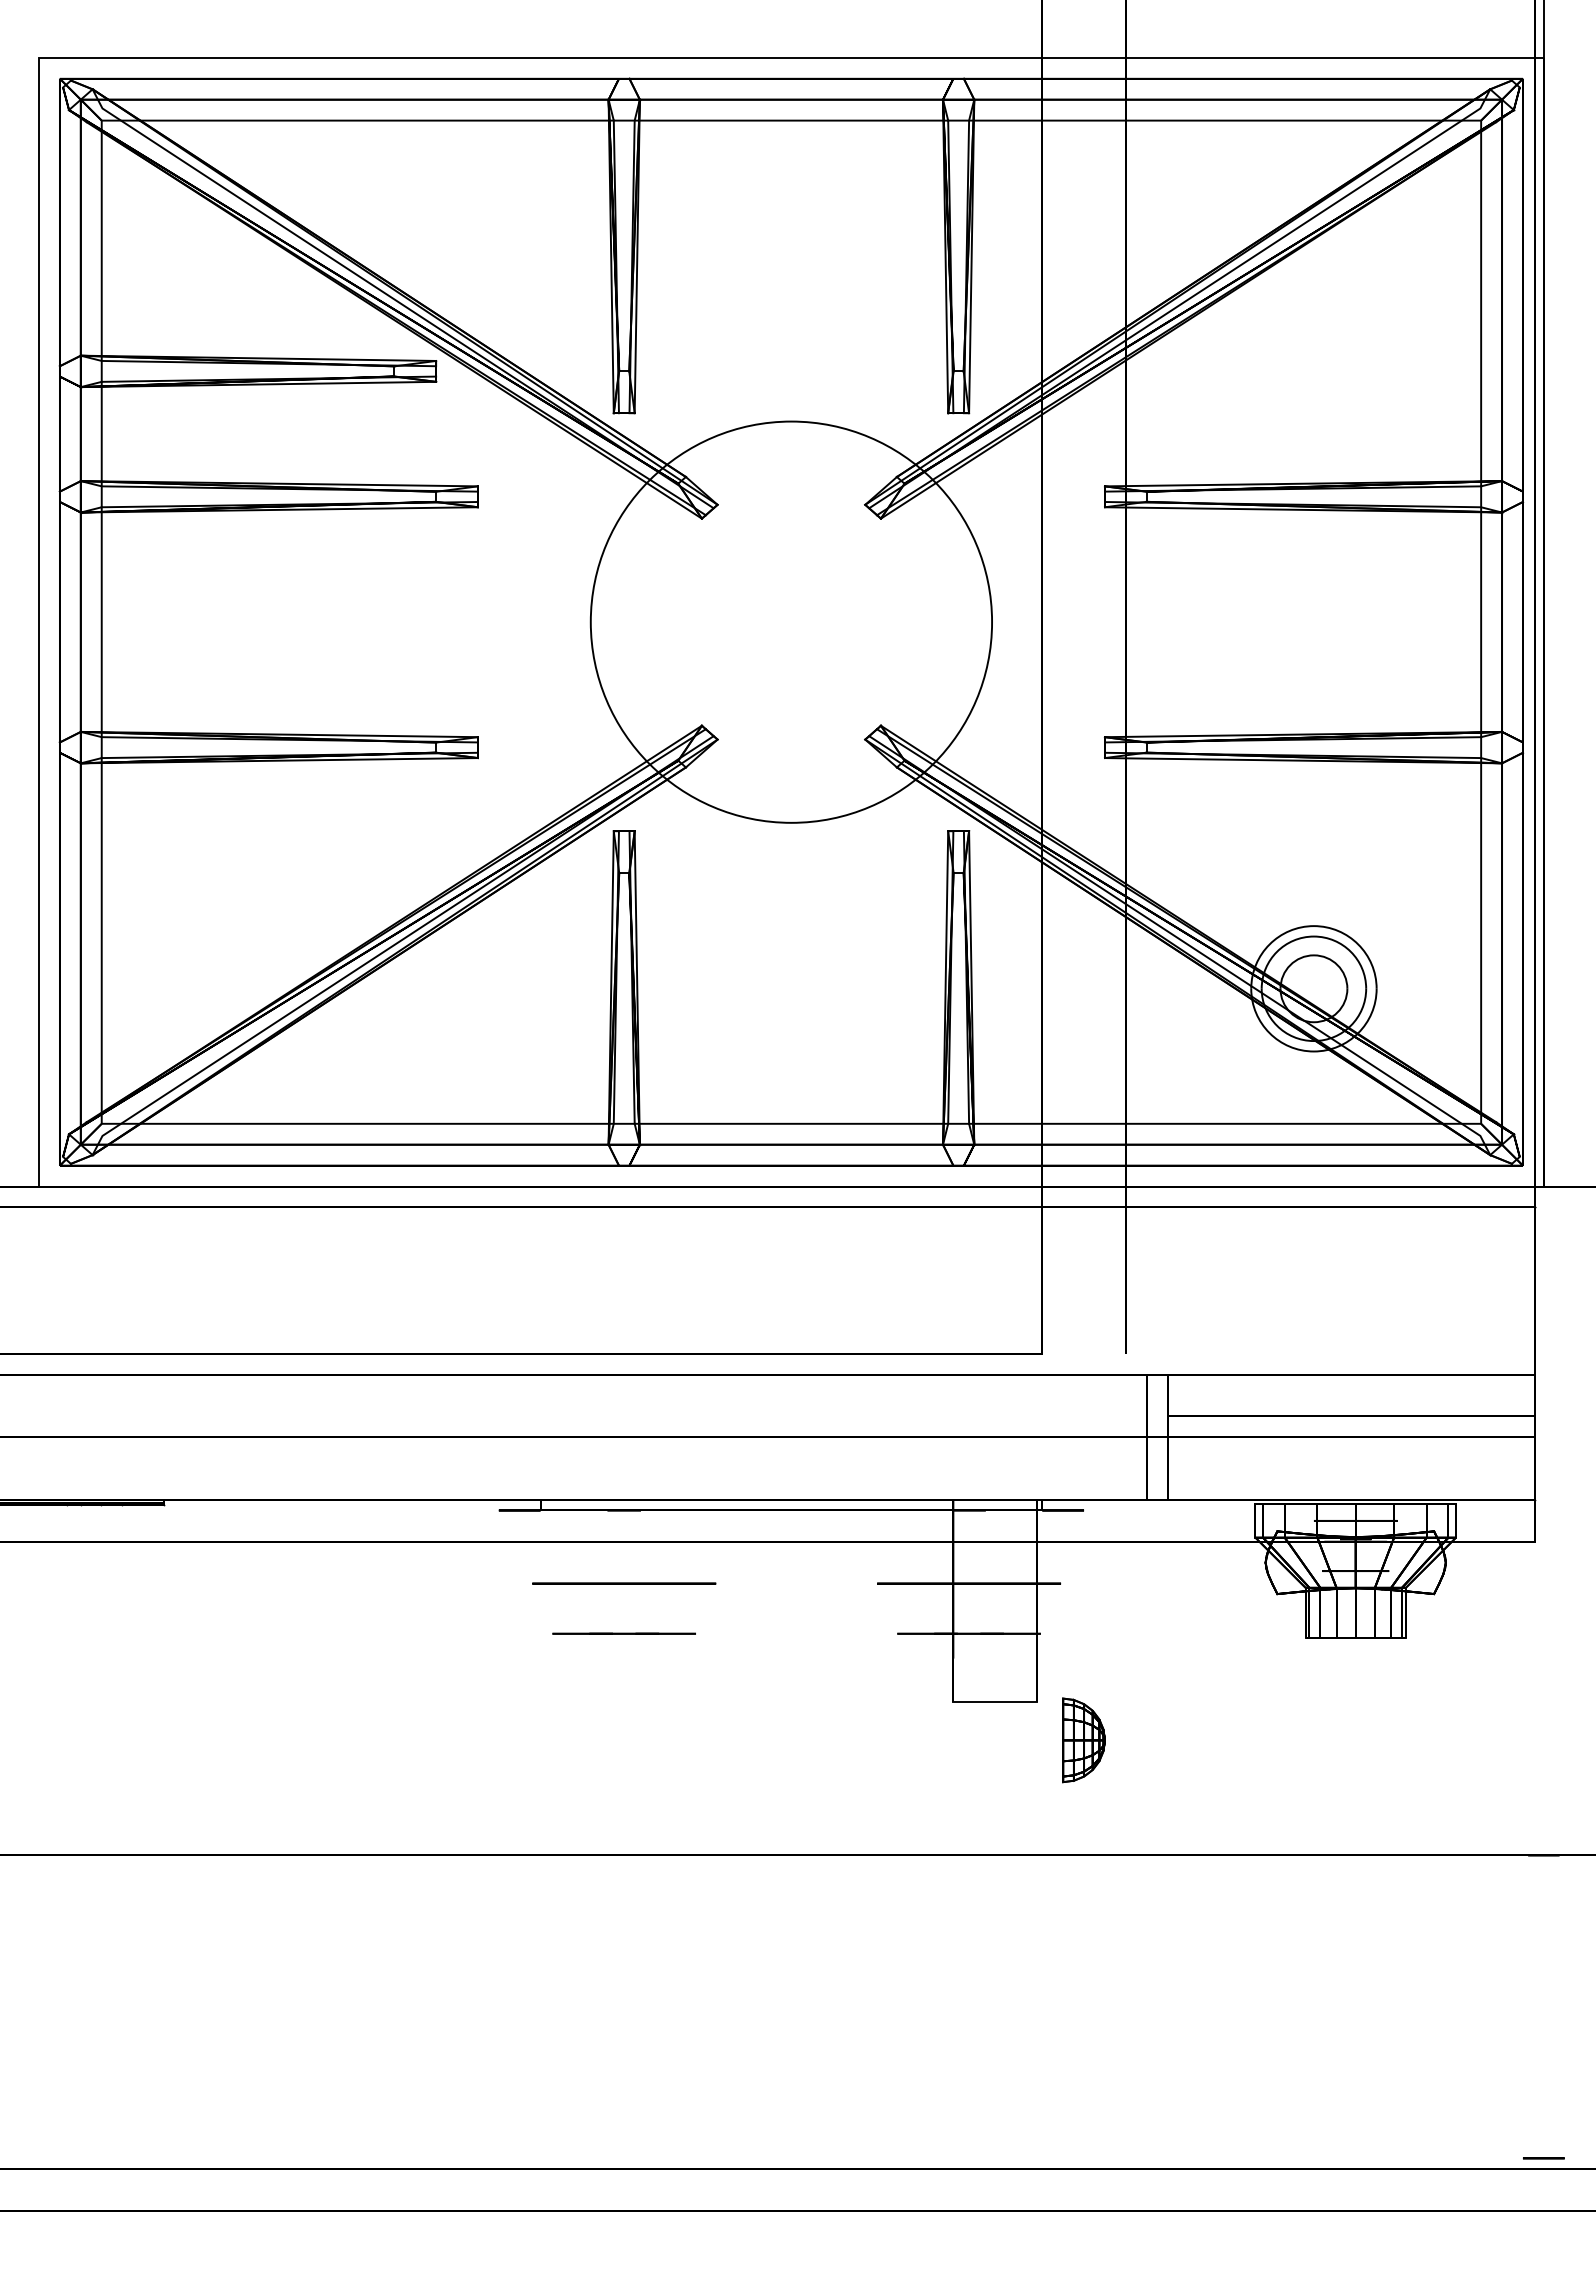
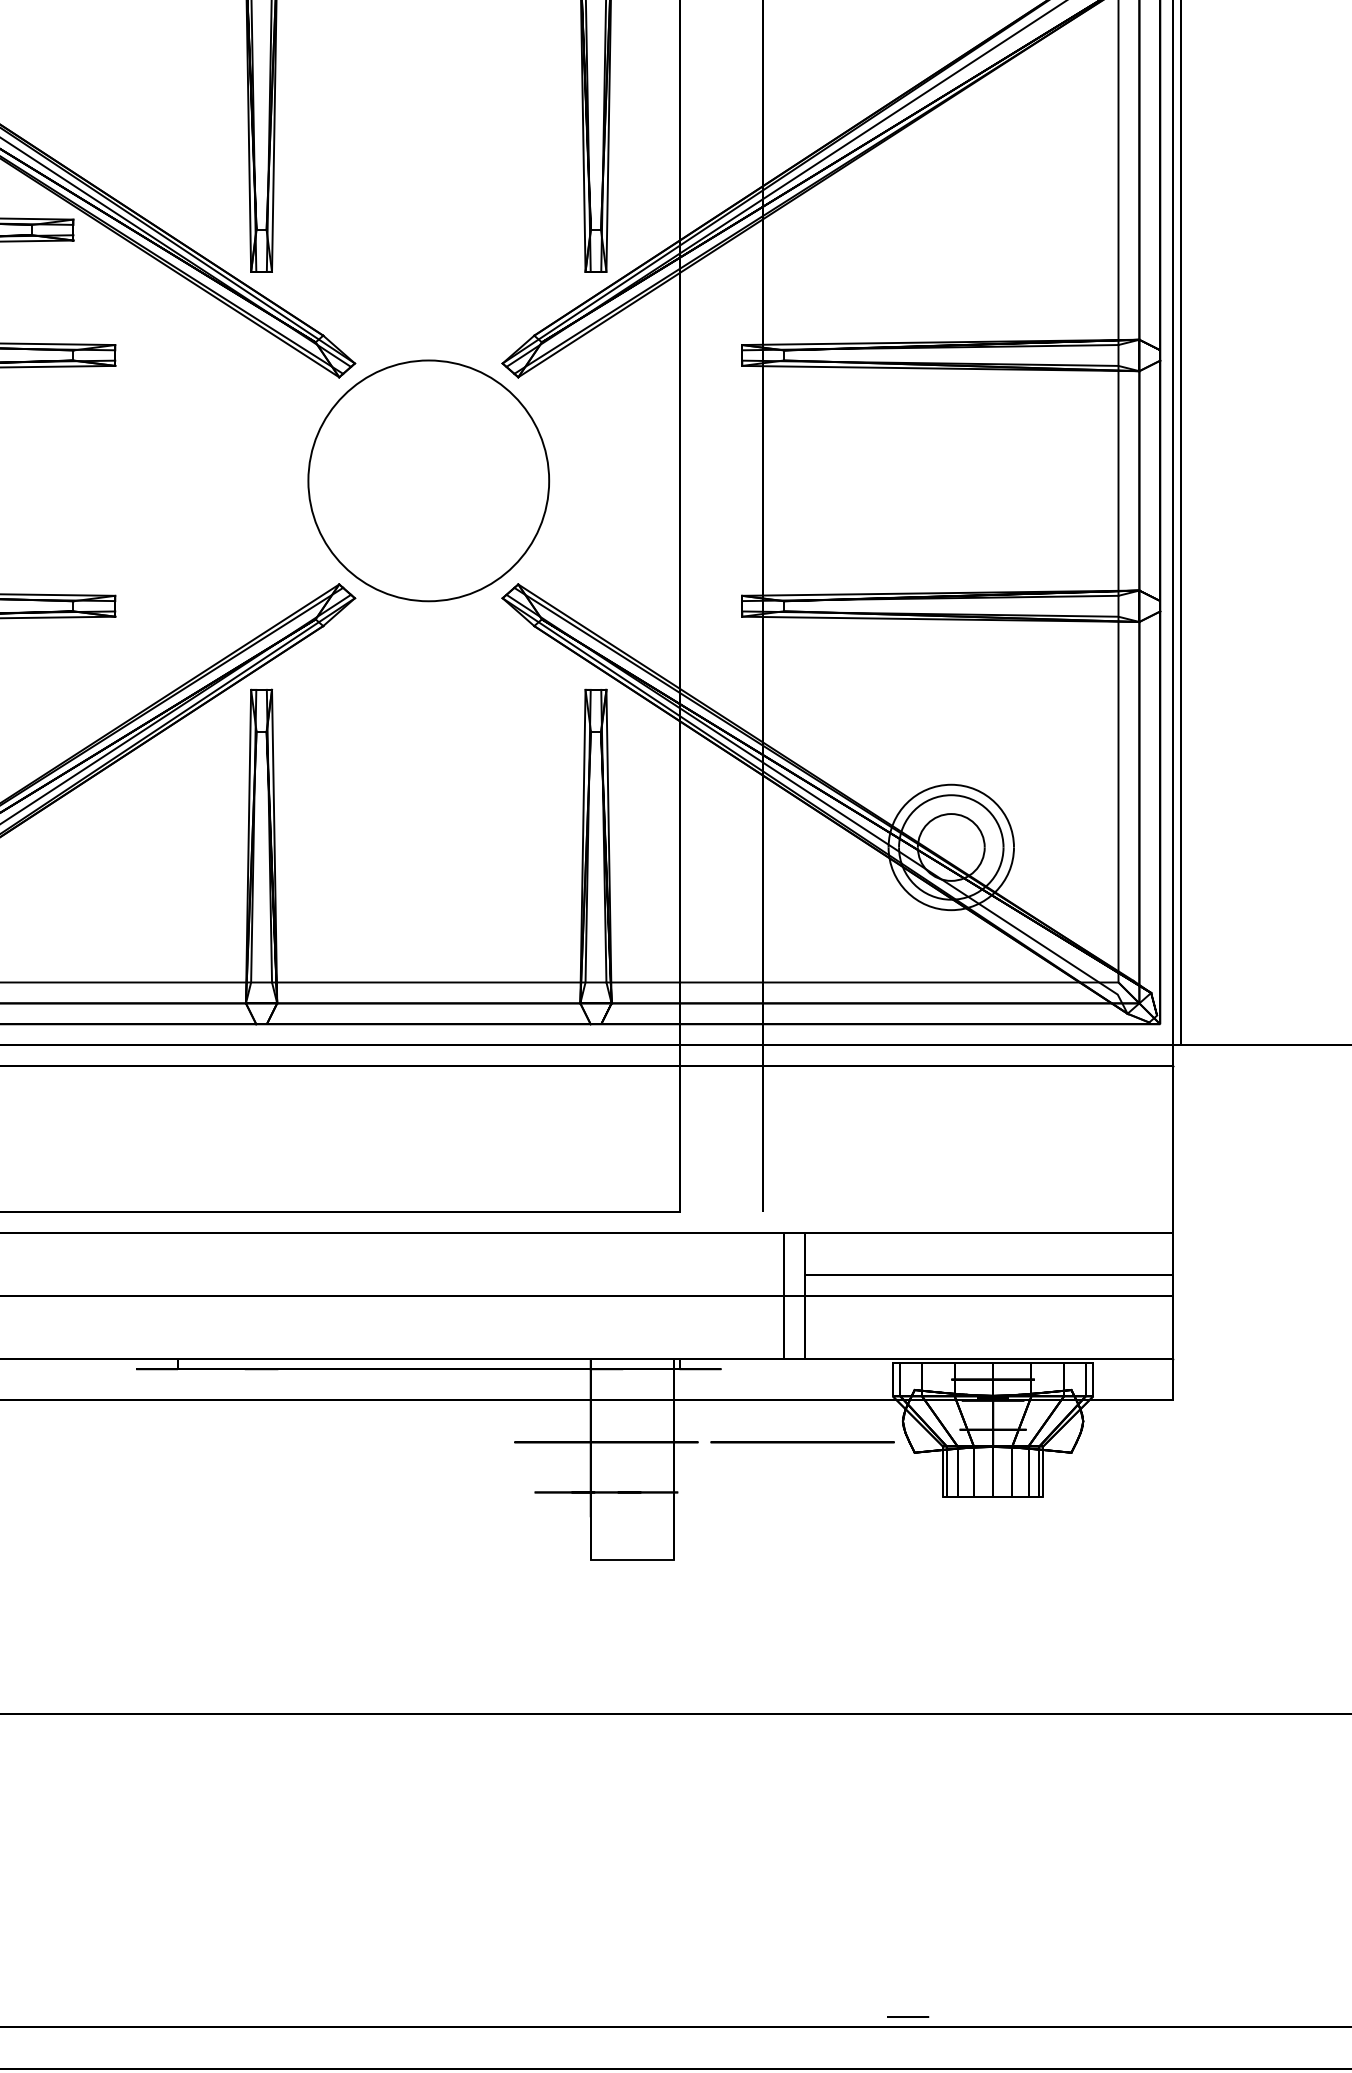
circle: (791, 621) -> (428, 480), size x0.6
circle: (624, 1583) -> (802, 1442), moved
line: (623, 1633) -> (260, 1492), removed
part: (1083, 1740) -> (720, 1599), removed
circle: (1543, 2158) -> (907, 2017), moved

